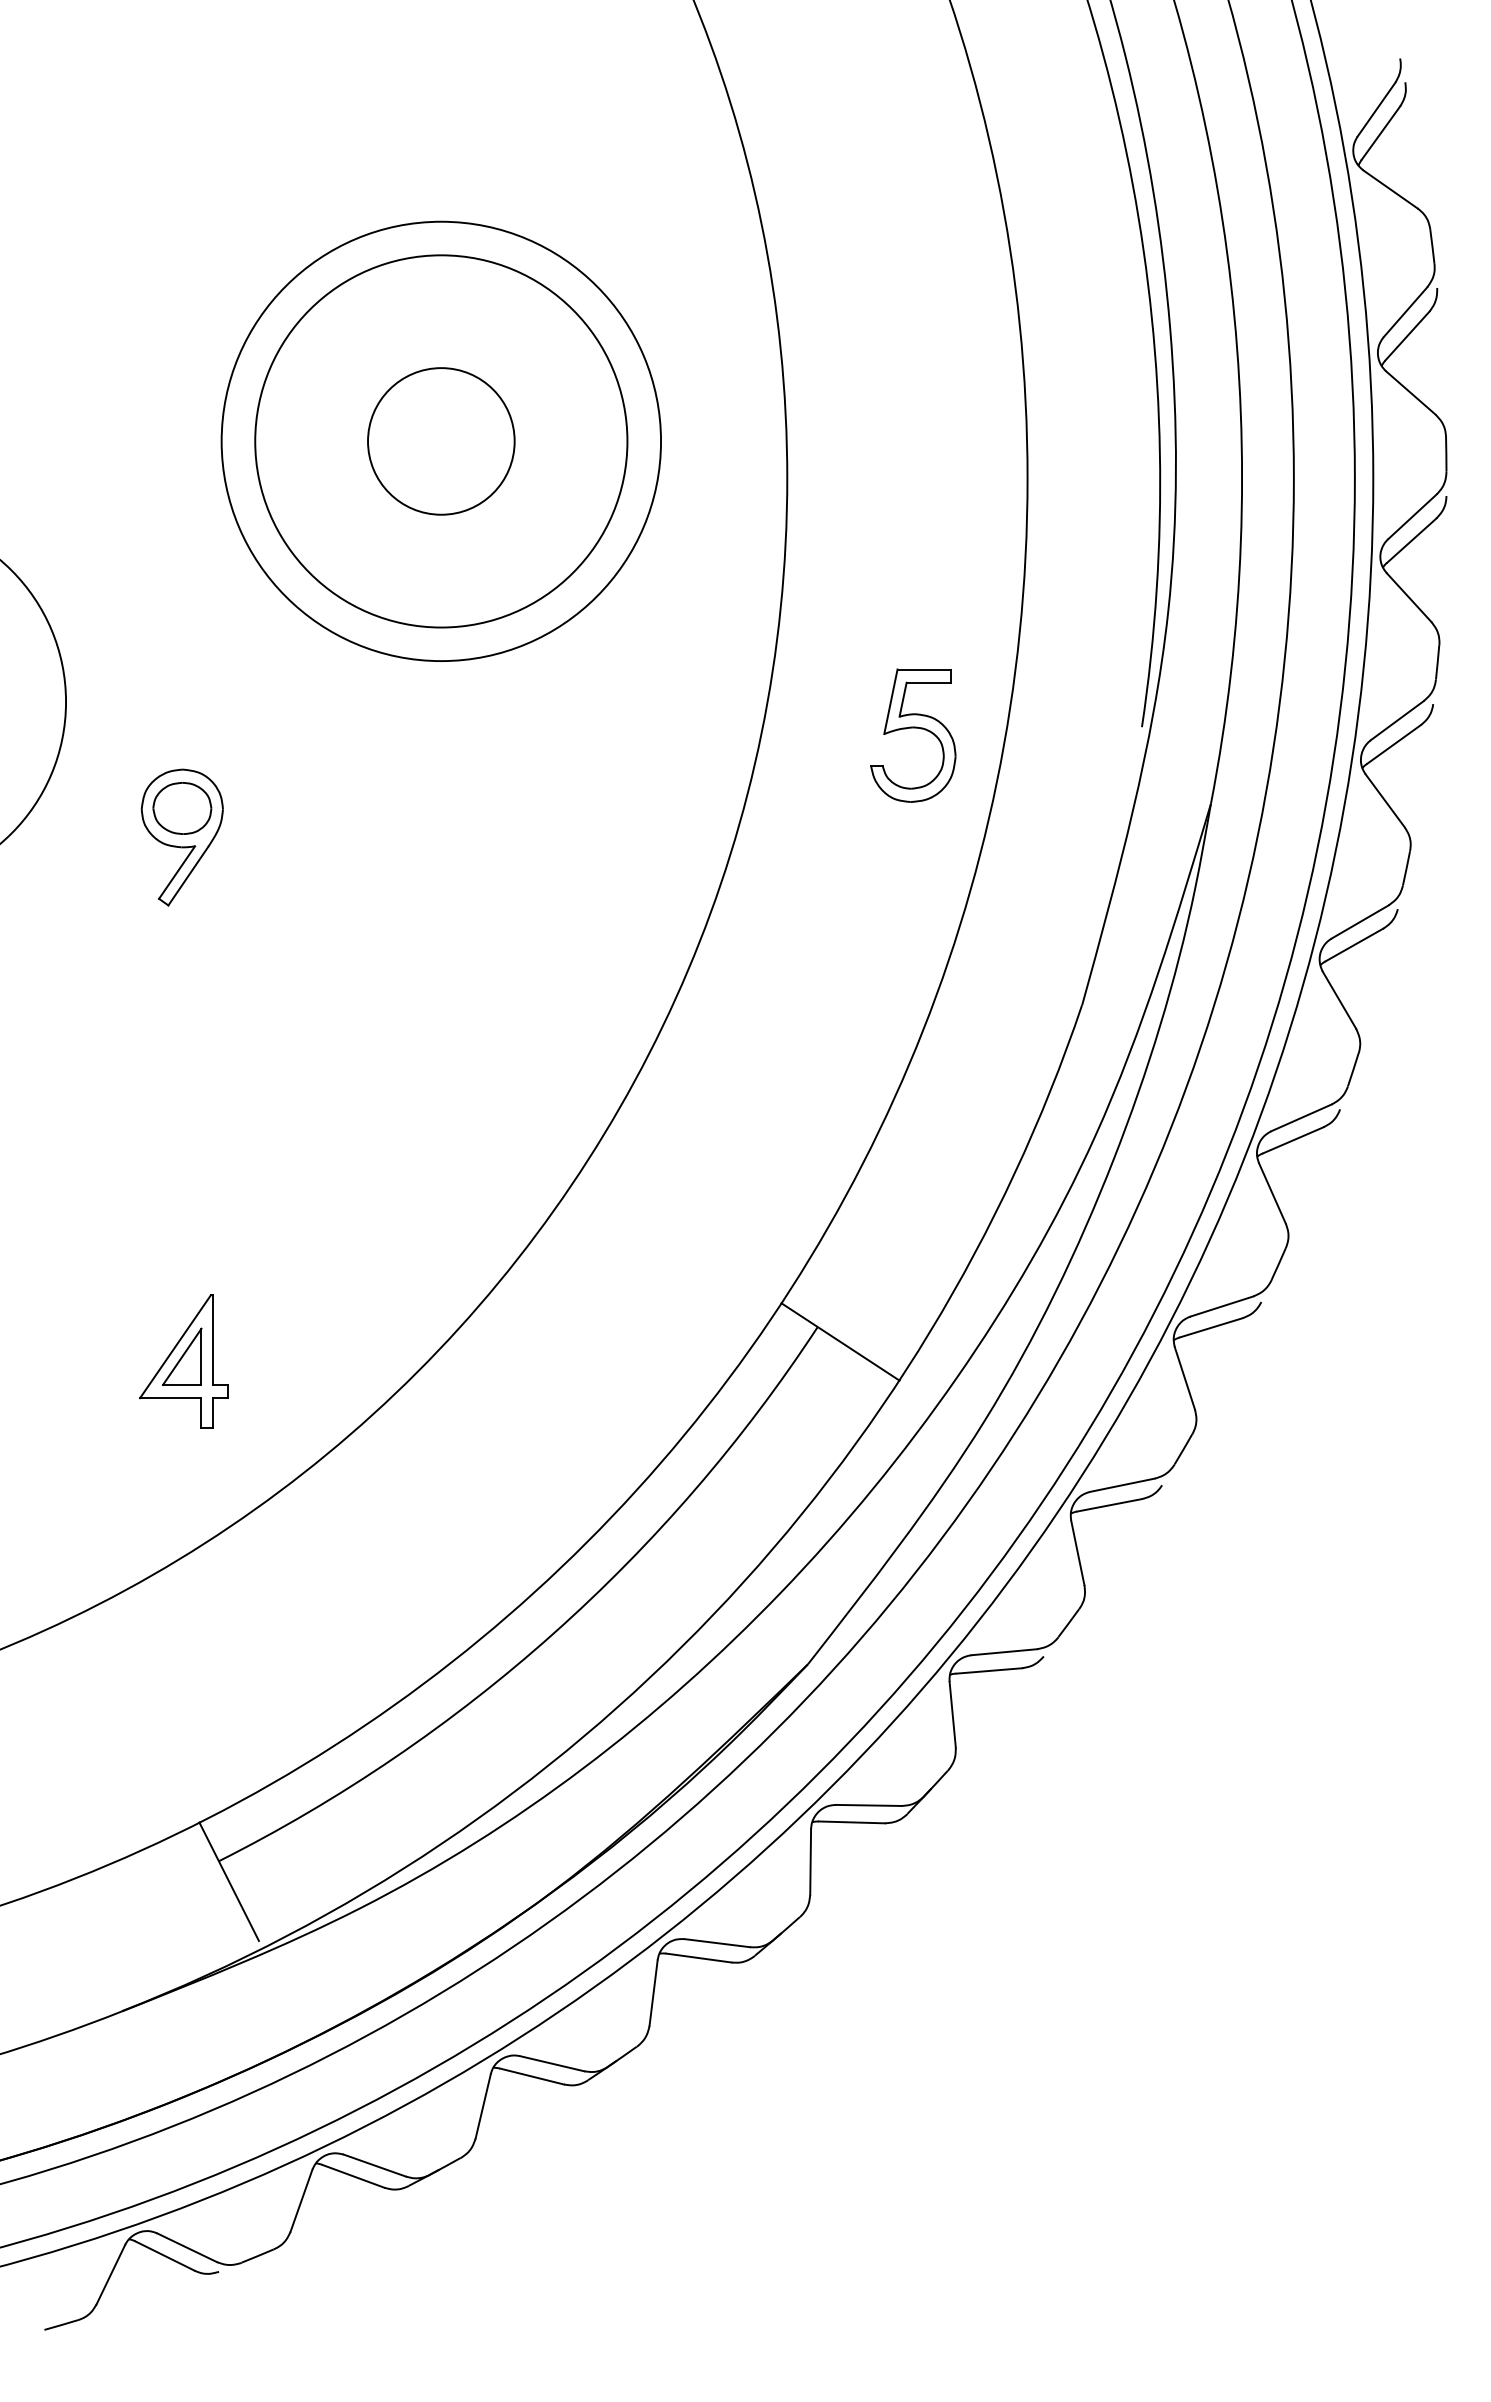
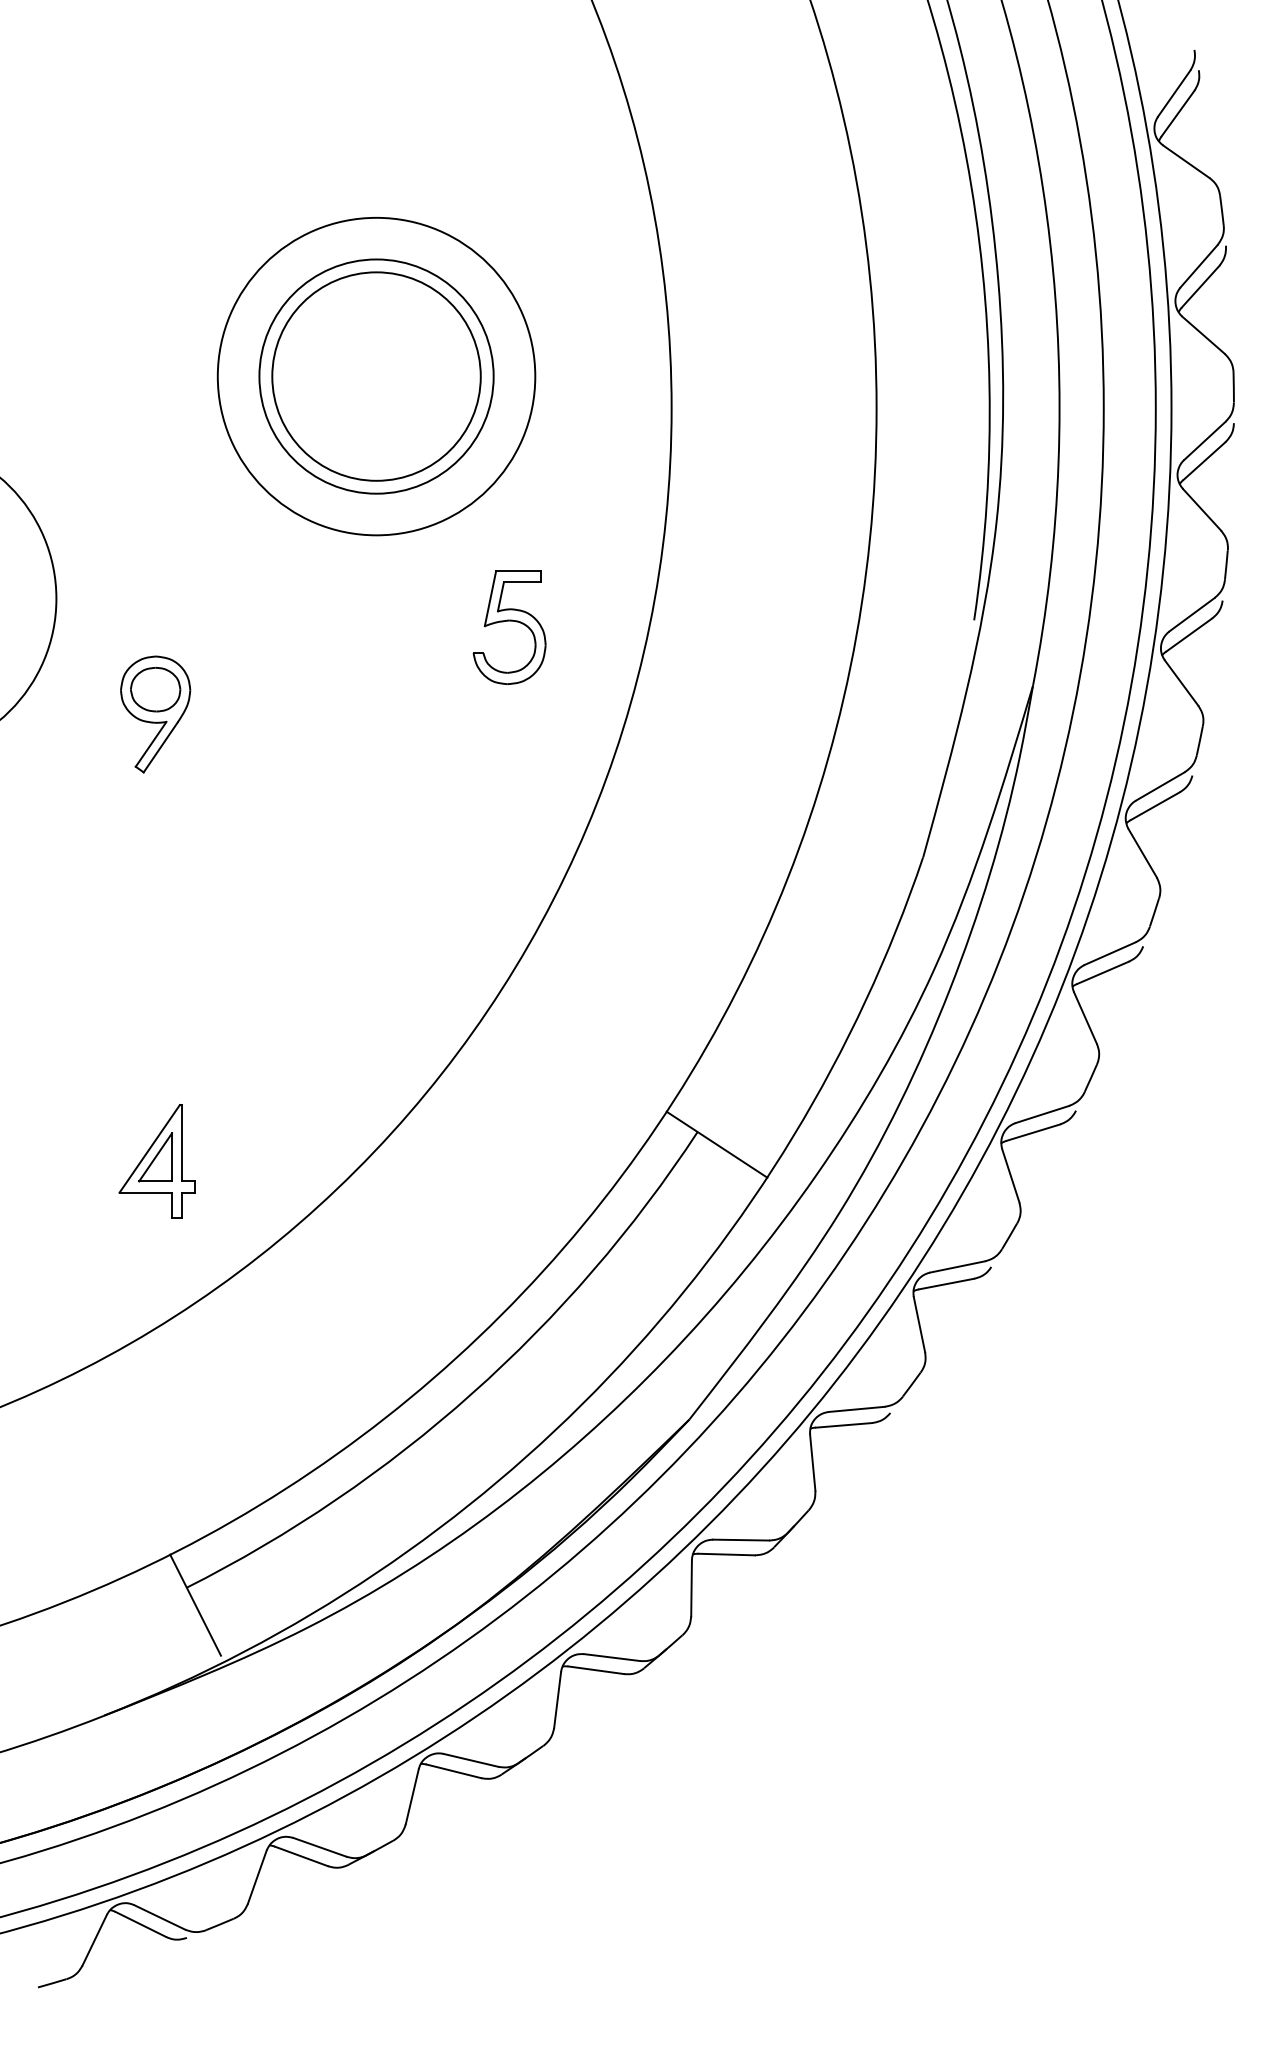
circle: (441, 441) -> (376, 376), size x0.62
circle: (441, 441) -> (376, 376), size x1.67
part: (913, 728) -> (509, 621), moved

